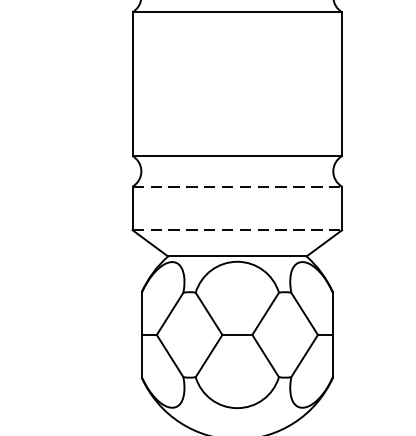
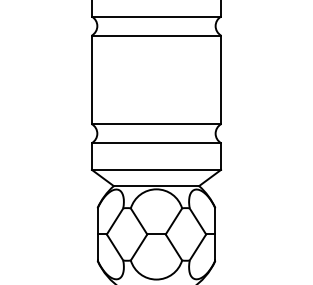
line: (237, 187) -> (156, 143), dashed -> solid
line: (237, 229) -> (156, 169), dashed -> solid

